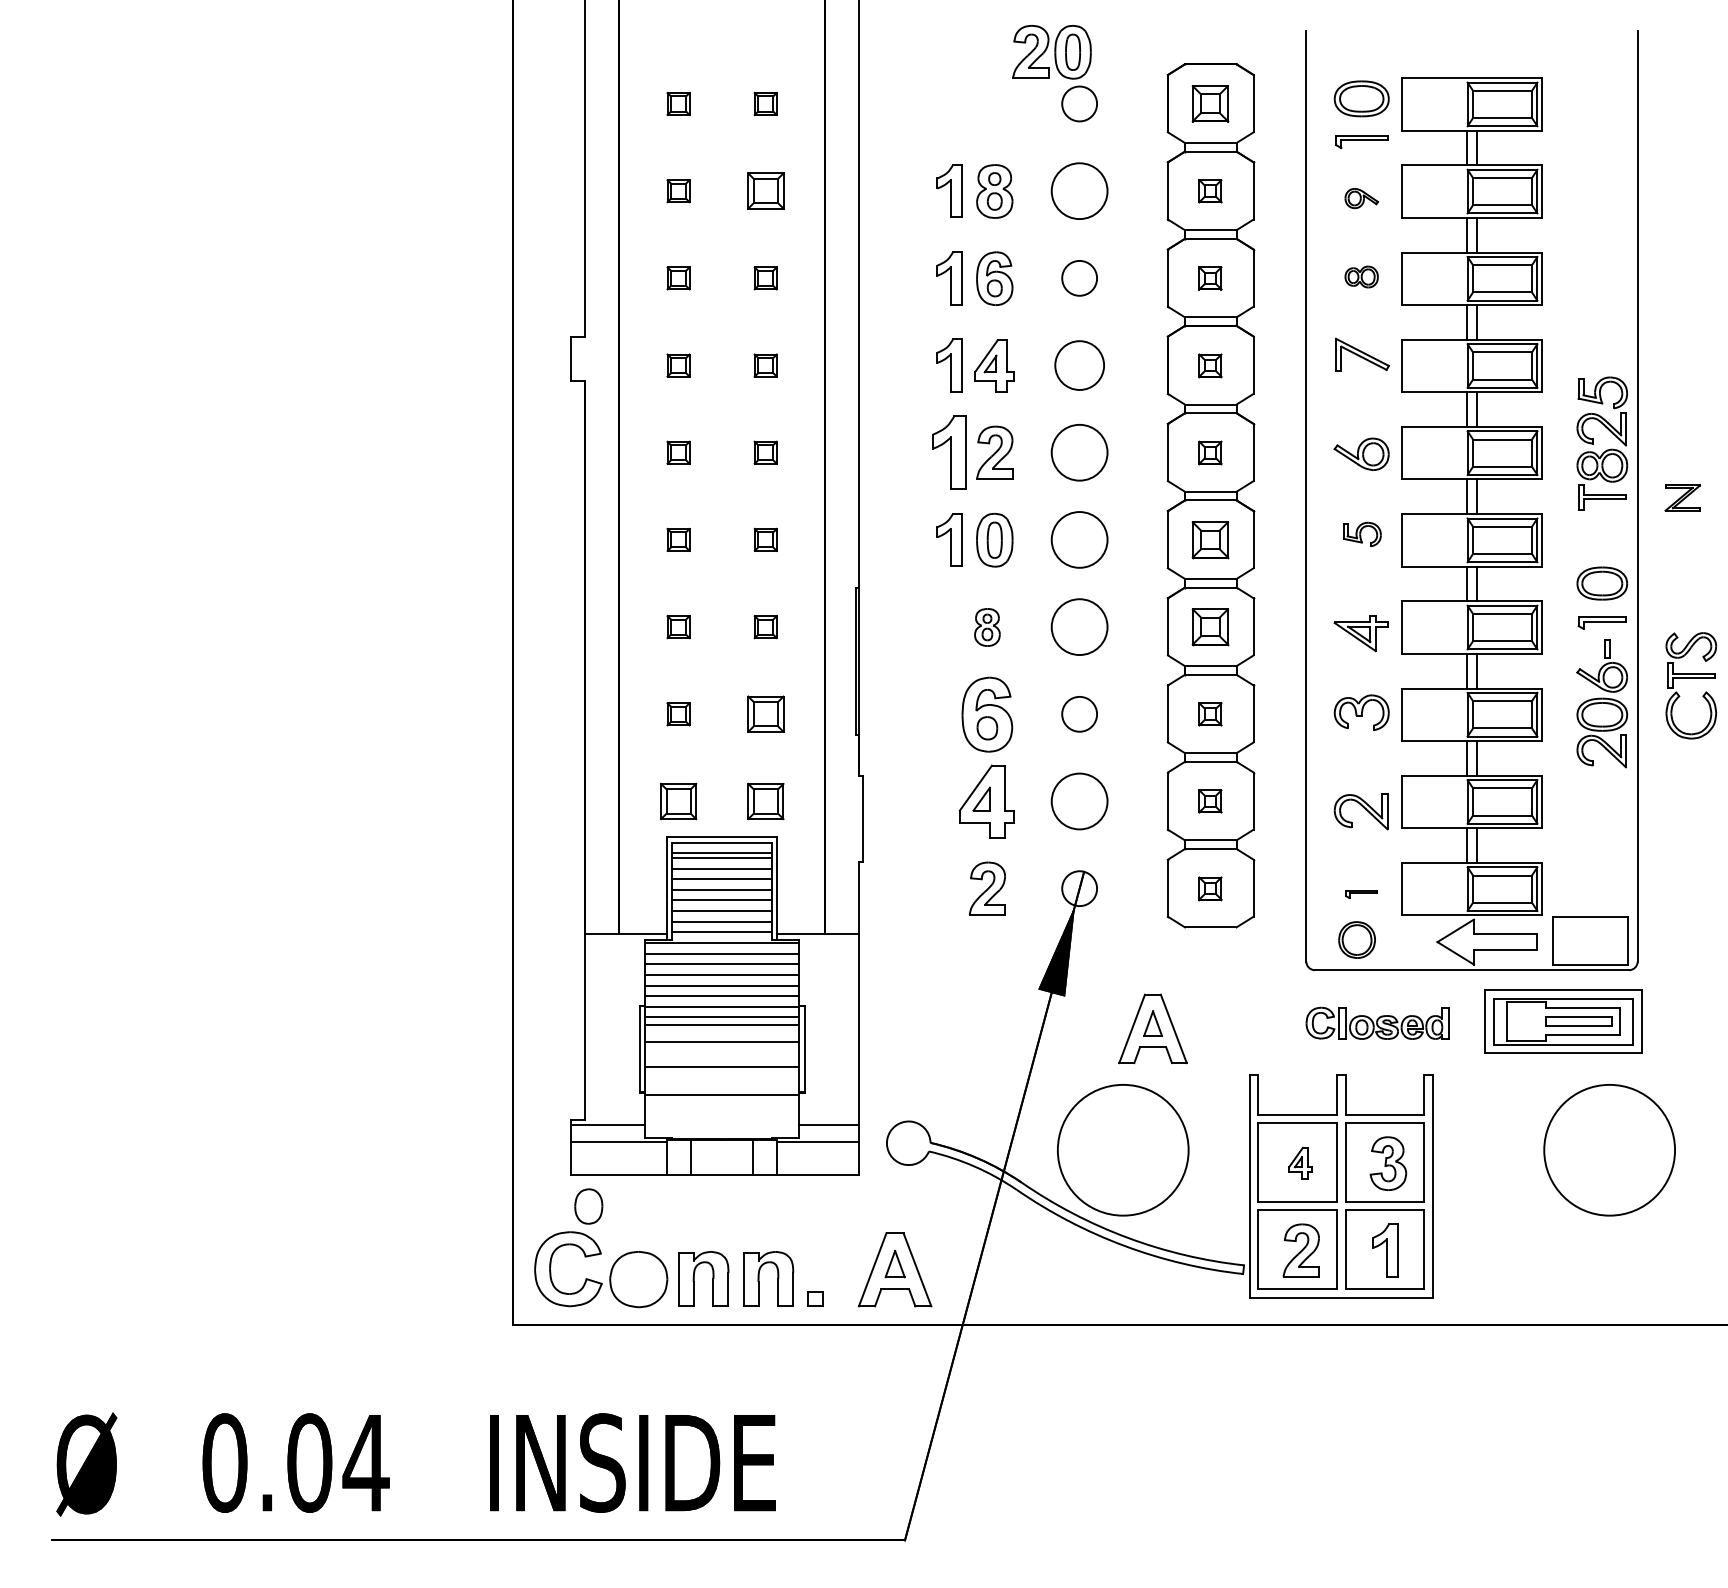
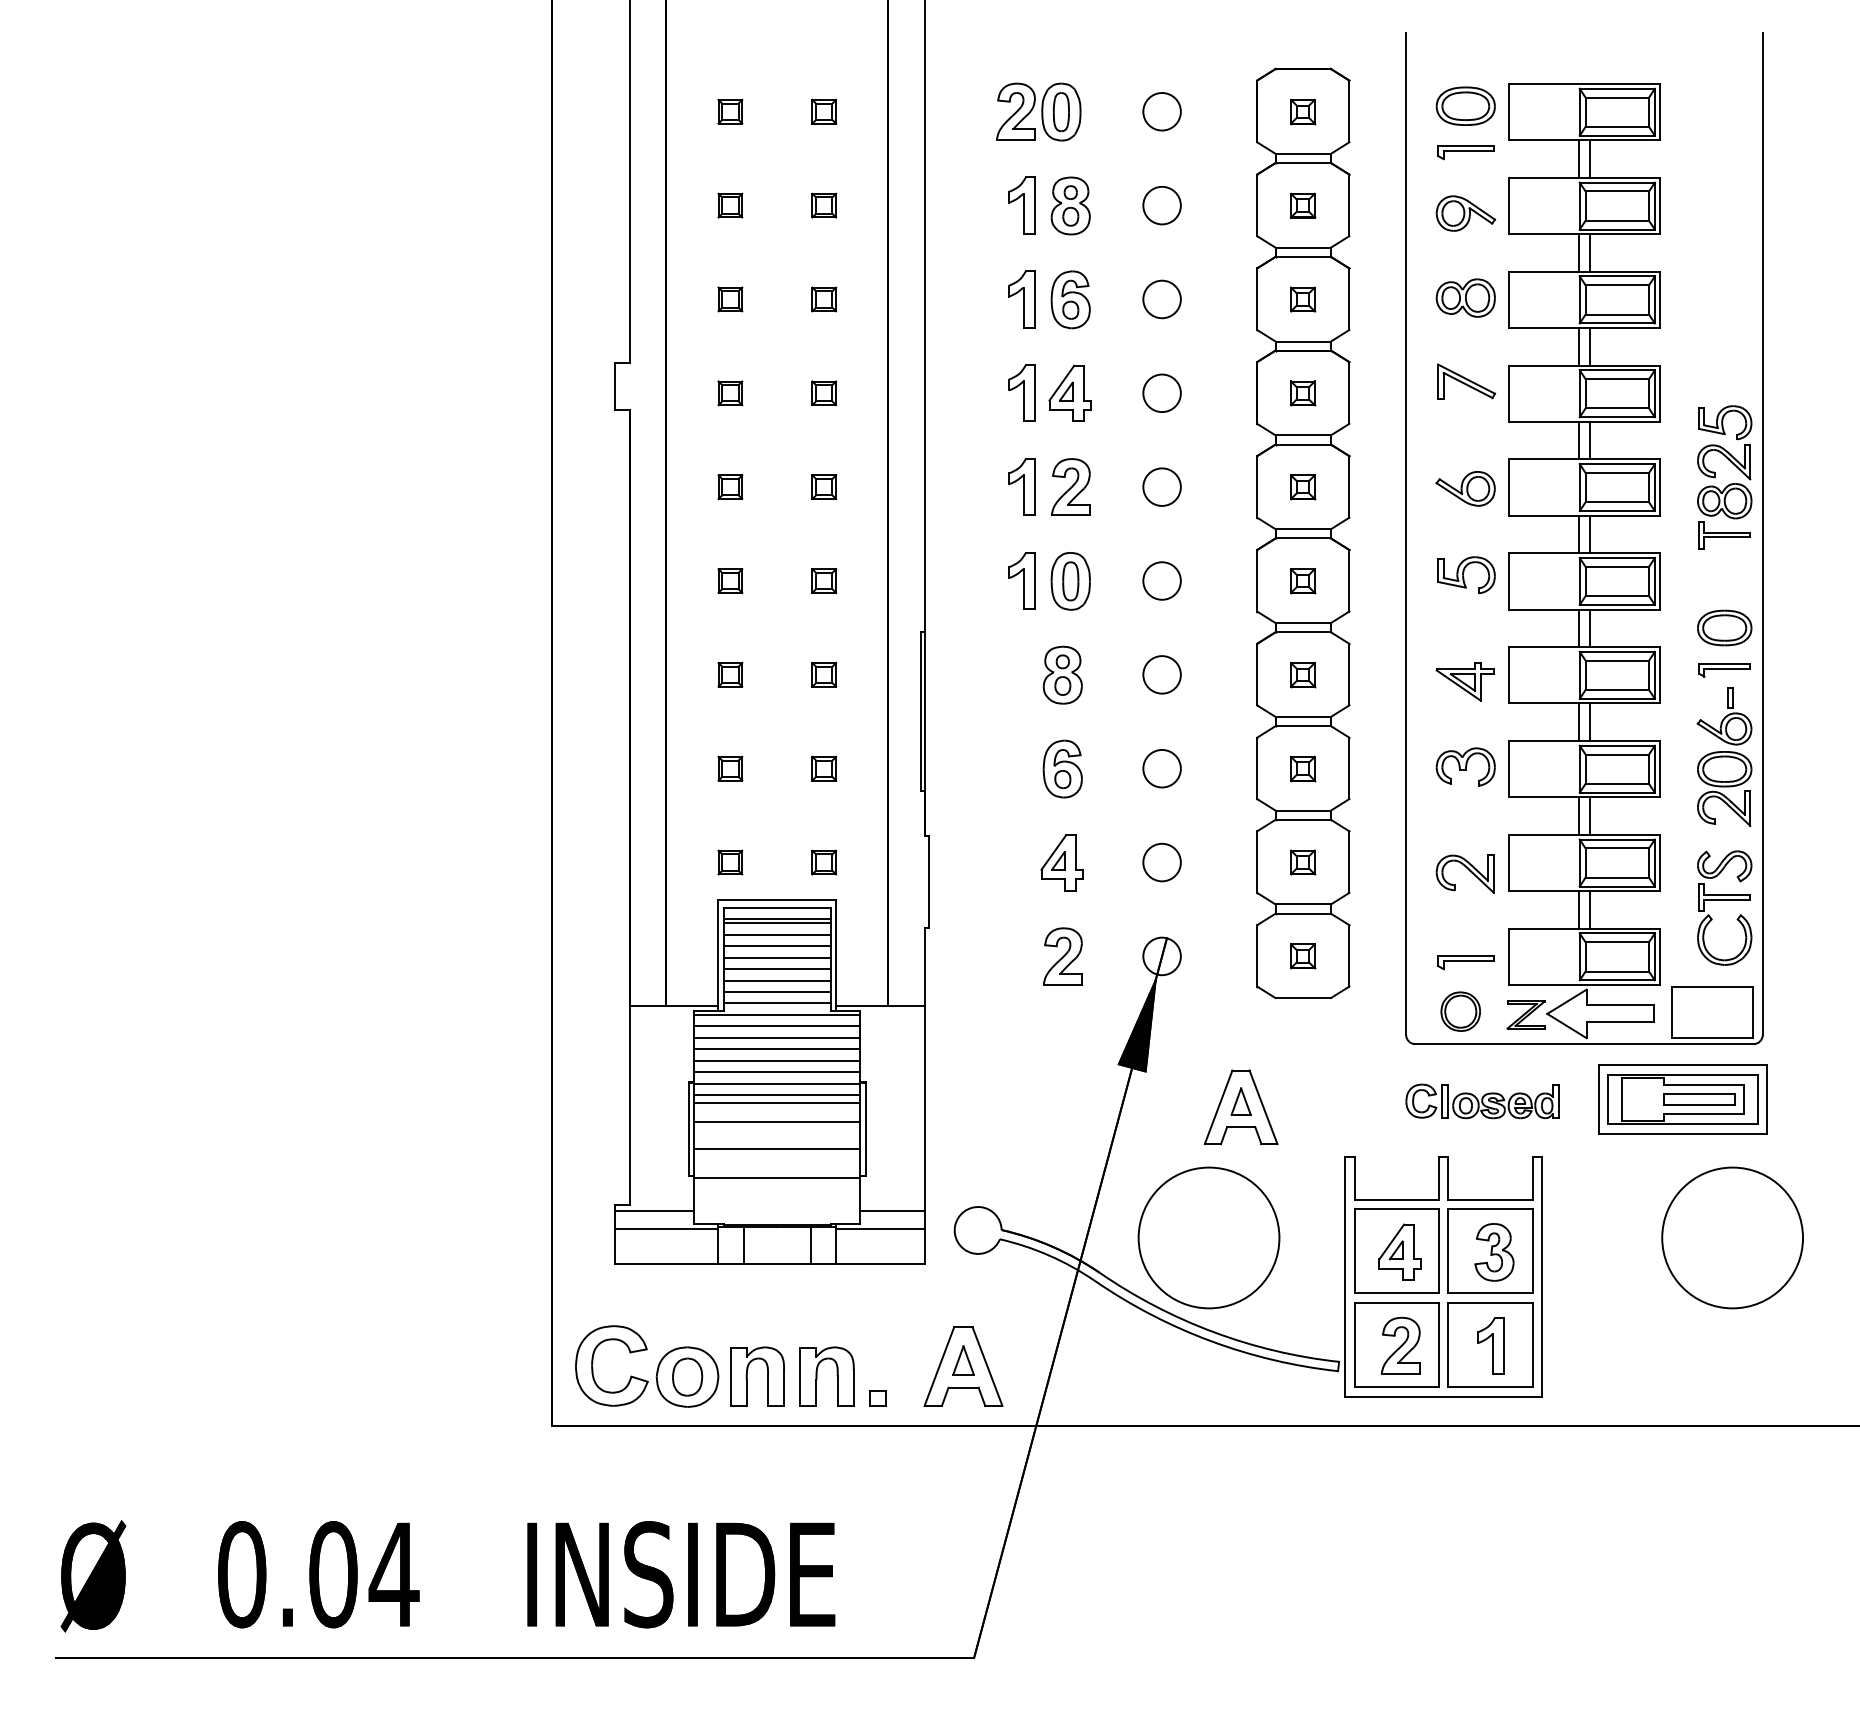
part: (1051, 52) -> (1038, 112), moved
part: (1210, 104) -> (1302, 112), size x0.62
circle: (1079, 190) -> (1161, 204), size x0.62
part: (765, 191) -> (823, 205), size x0.62
part: (1361, 198) -> (1465, 213), size x1.67
part: (1361, 276) -> (1465, 297), size x1.67
circle: (1079, 365) -> (1161, 393), size x0.71
part: (949, 452) -> (1022, 486), size x0.71
circle: (1079, 452) -> (1161, 486), size x0.62
part: (1682, 497) -> (1525, 1014), moved
part: (1362, 534) -> (1466, 575), size x1.43
circle: (1079, 539) -> (1161, 580), size x0.62
part: (1210, 539) -> (1302, 580), size x0.62
circle: (1079, 626) -> (1161, 674), size x0.62
part: (987, 627) -> (1062, 675), size x1.43
part: (1210, 627) -> (1302, 675), size x0.62
part: (1691, 678) -> (1724, 900), moved
part: (765, 714) -> (823, 768), size x0.62
part: (987, 714) -> (1062, 768), size x0.71
part: (678, 801) -> (730, 862), size x0.62
part: (765, 801) -> (823, 862), size x0.62
part: (986, 801) -> (1061, 862), size x0.71
circle: (1079, 801) -> (1161, 862), size x0.62
part: (1361, 894) -> (1465, 962), size x1.67
part: (1300, 1162) -> (1399, 1251), size x1.67
part: (588, 1206) -> (687, 1377), moved

